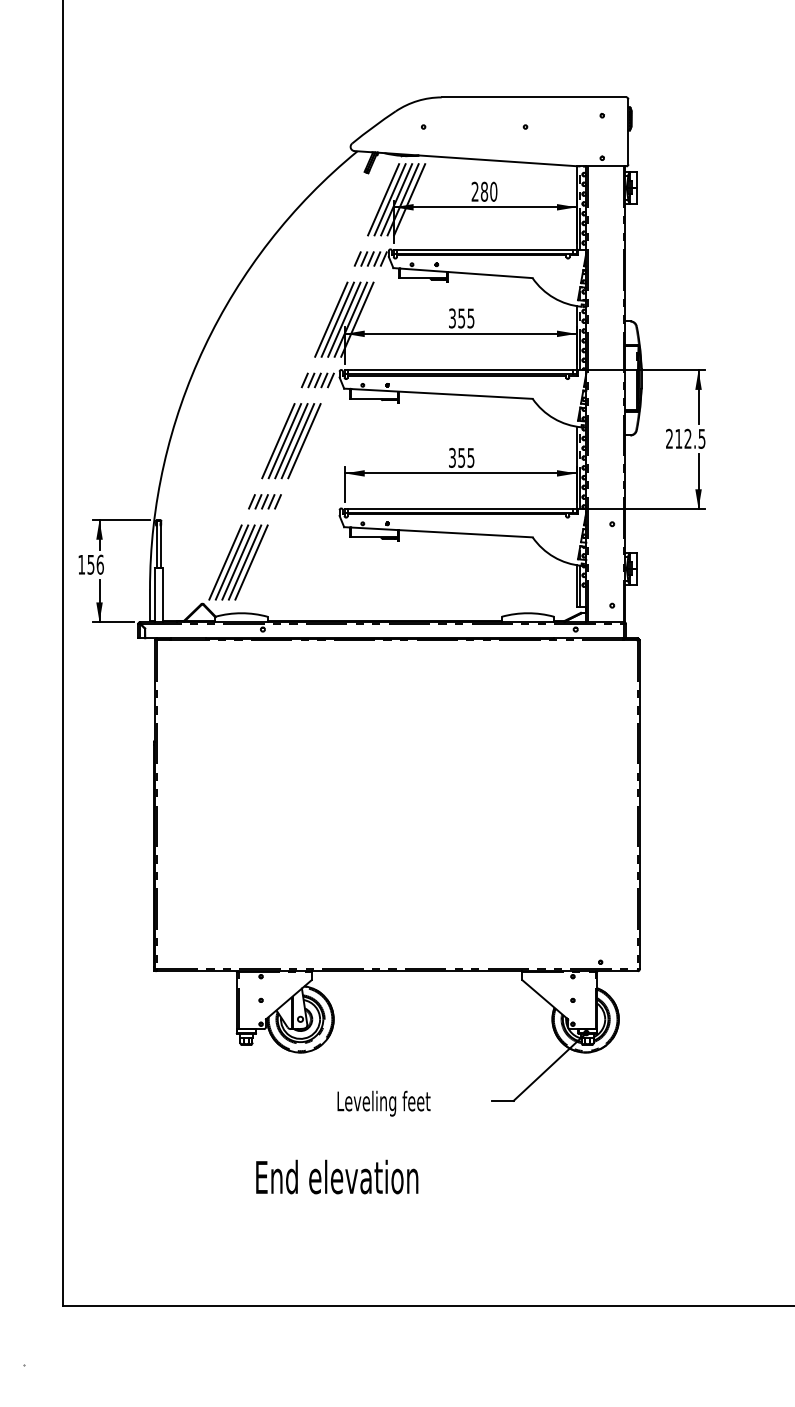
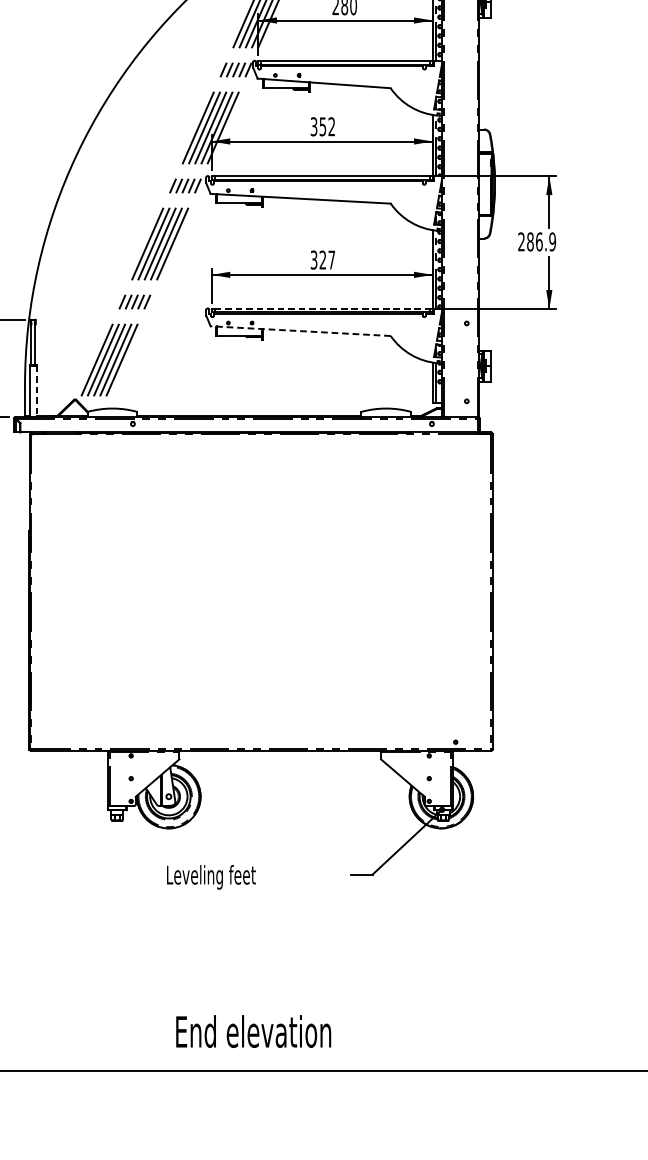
text: (470, 318) -> (331, 126), 355 -> 352
text: (690, 438) -> (541, 241), 212.5 -> 286.9
text: (466, 457) -> (327, 259), 355 -> 327
line: (461, 508) -> (322, 308), solid -> dashed
line: (437, 532) -> (299, 331), solid -> dashed
line: (162, 595) -> (36, 391), solid -> dashed
text: (383, 1103) -> (210, 877), moved
text: (337, 1176) -> (253, 1031), moved

